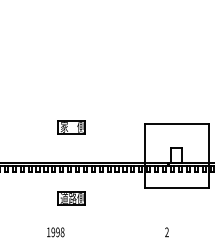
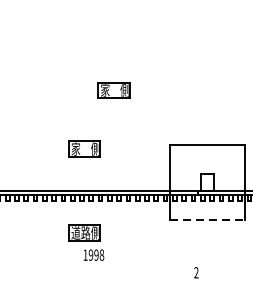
part: (96, 77) -> (113, 90), added
line: (177, 187) -> (208, 220), solid -> dashed
text: (55, 232) -> (93, 255), moved

